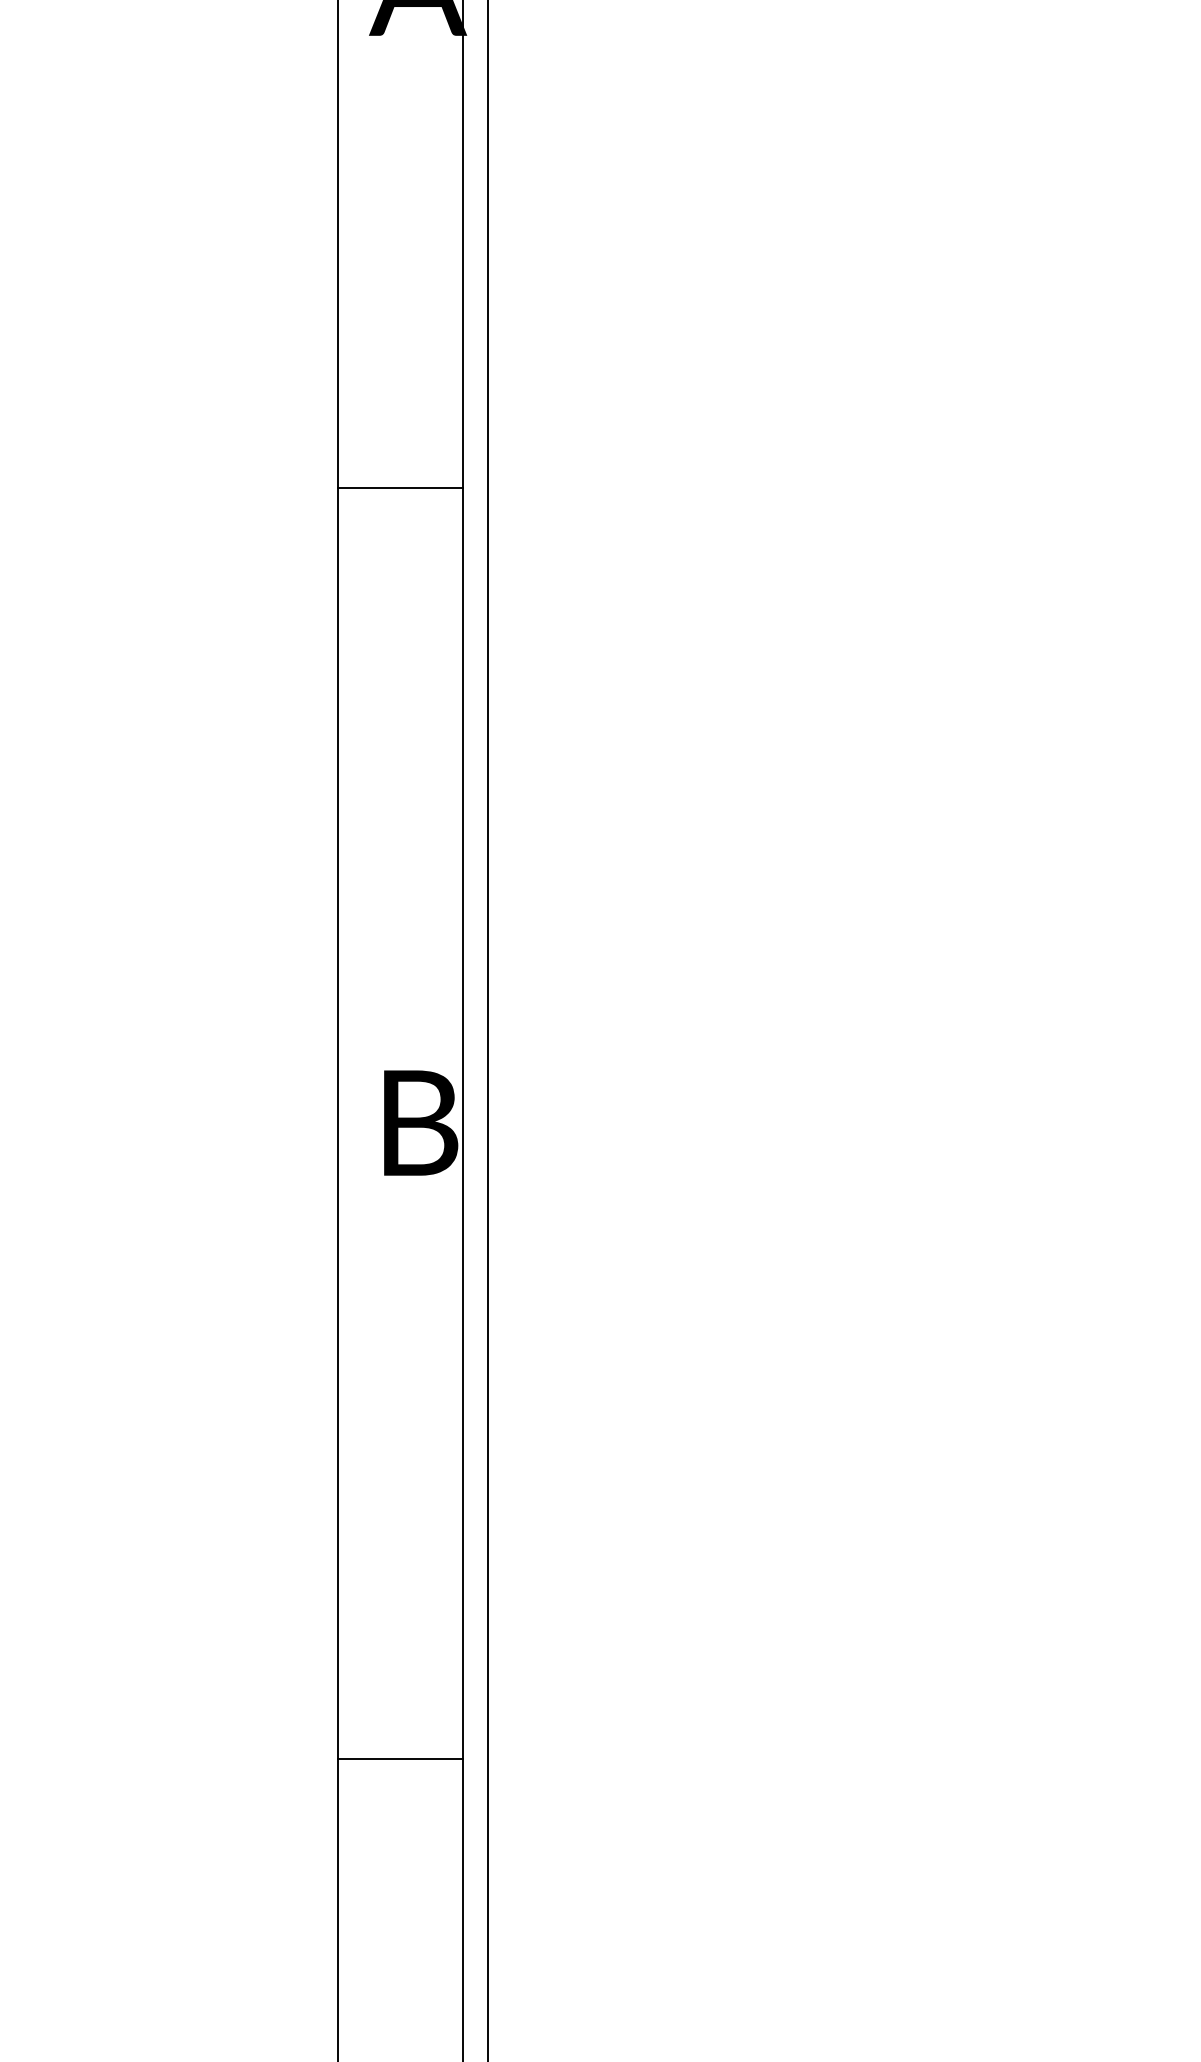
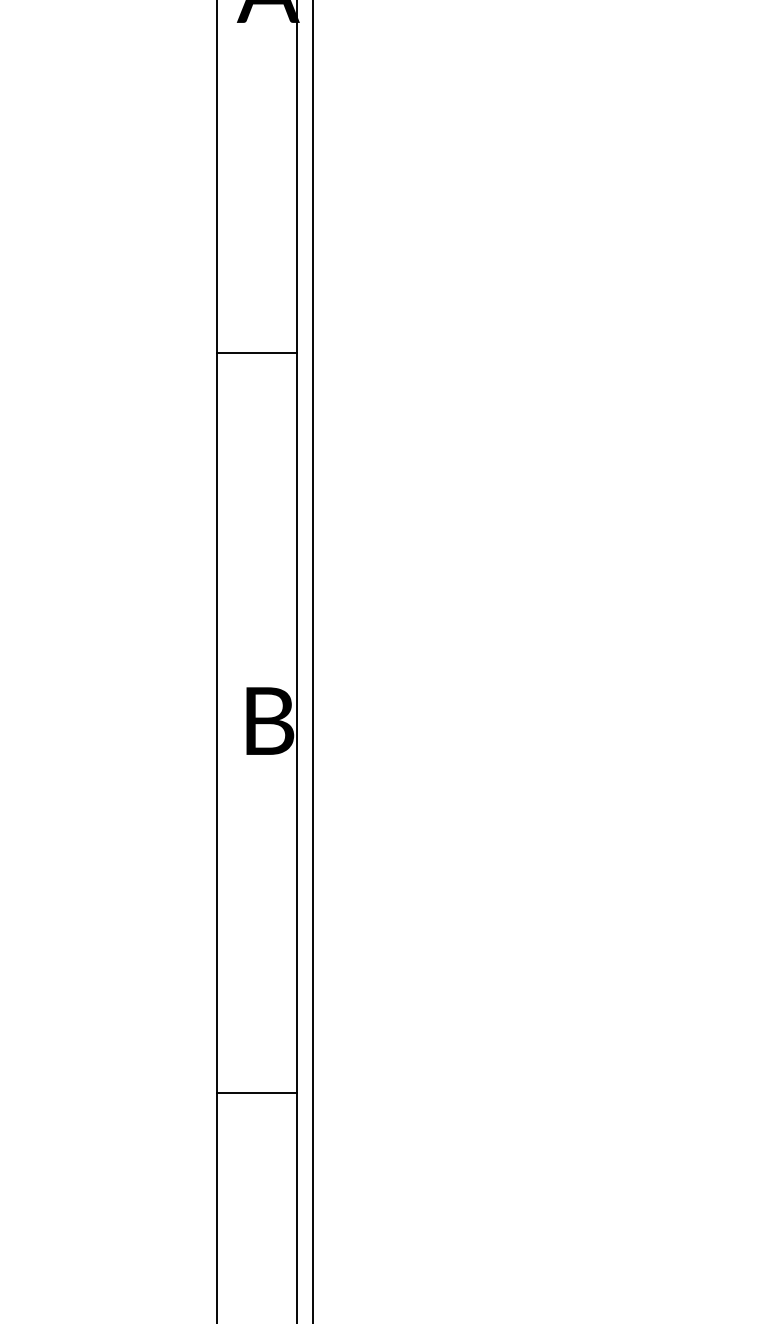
line: (399, 488) -> (256, 353), moved
line: (399, 1758) -> (256, 1092), moved

